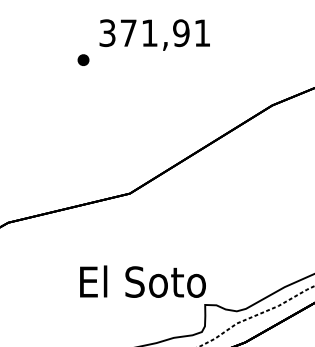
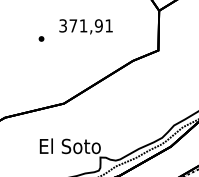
text: (153, 34) -> (85, 26), moved

